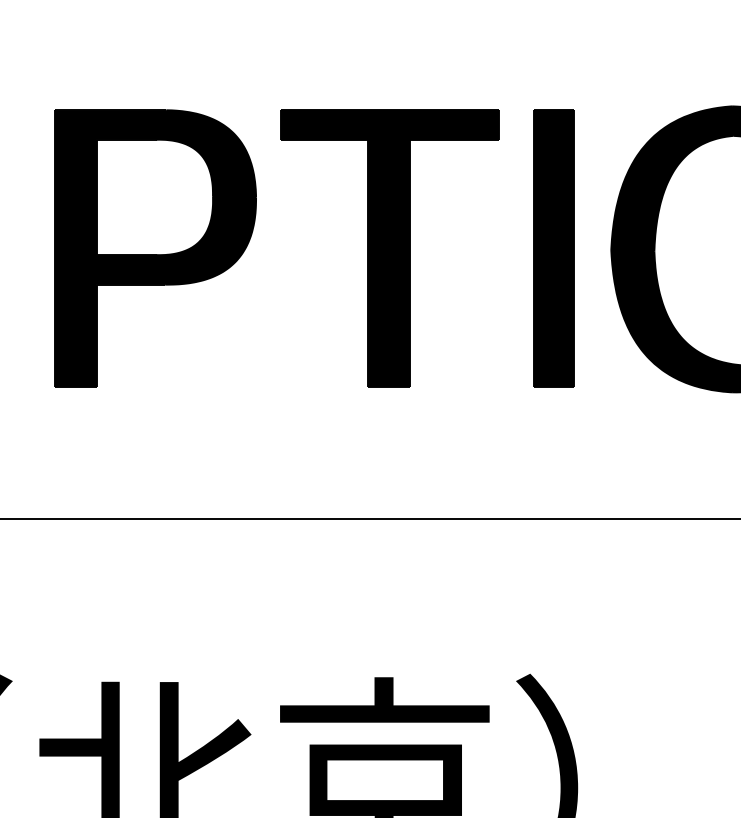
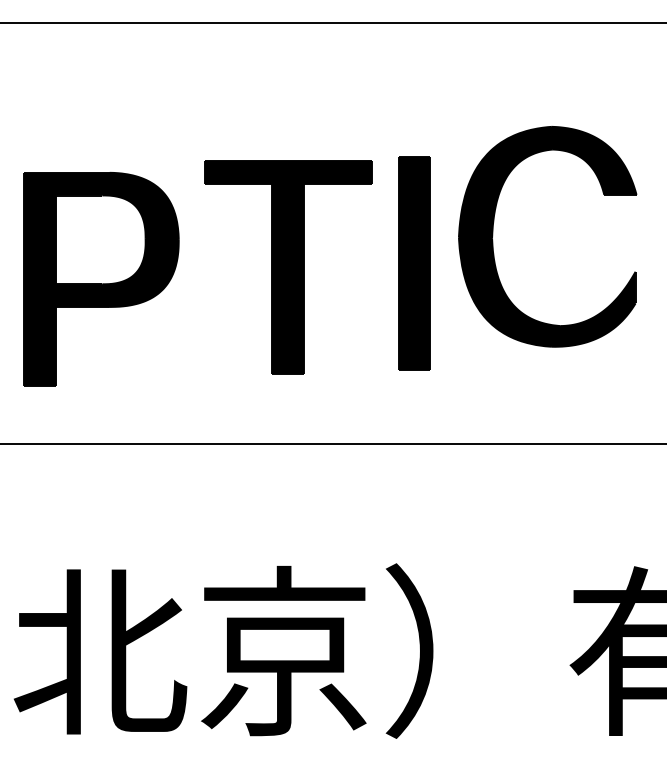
part: (155, 247) -> (101, 278), moved
part: (389, 248) -> (288, 267), moved
part: (553, 248) -> (414, 263), moved

